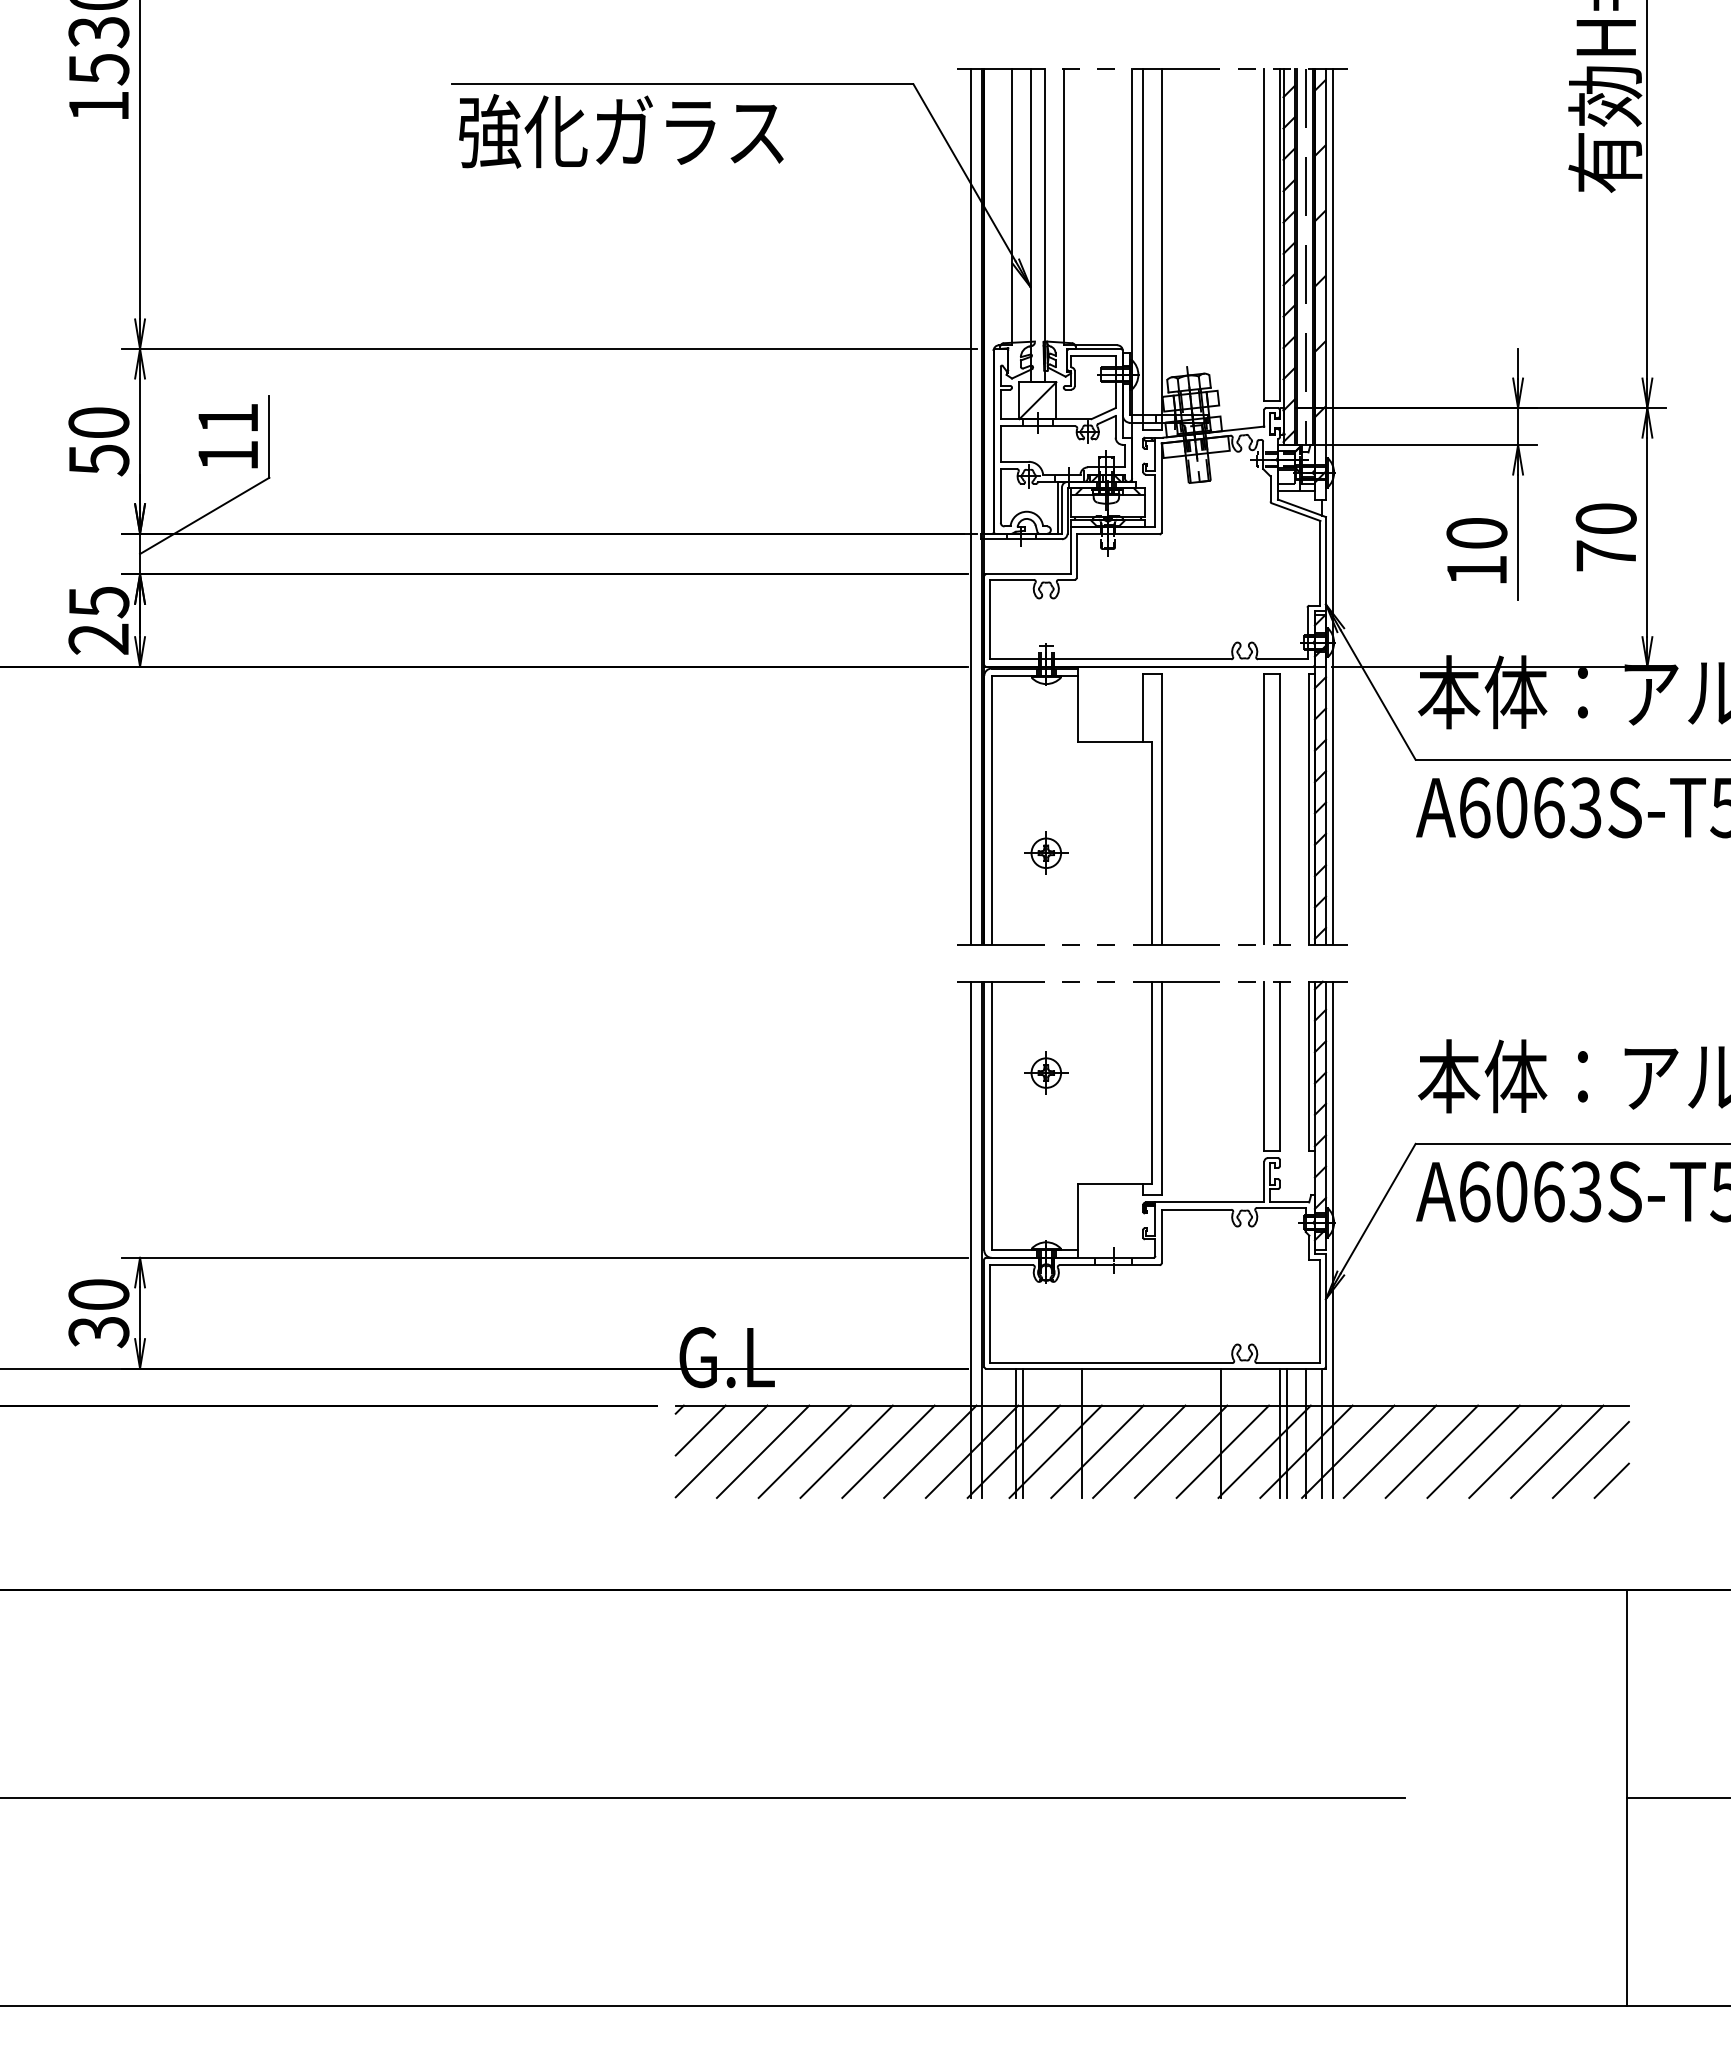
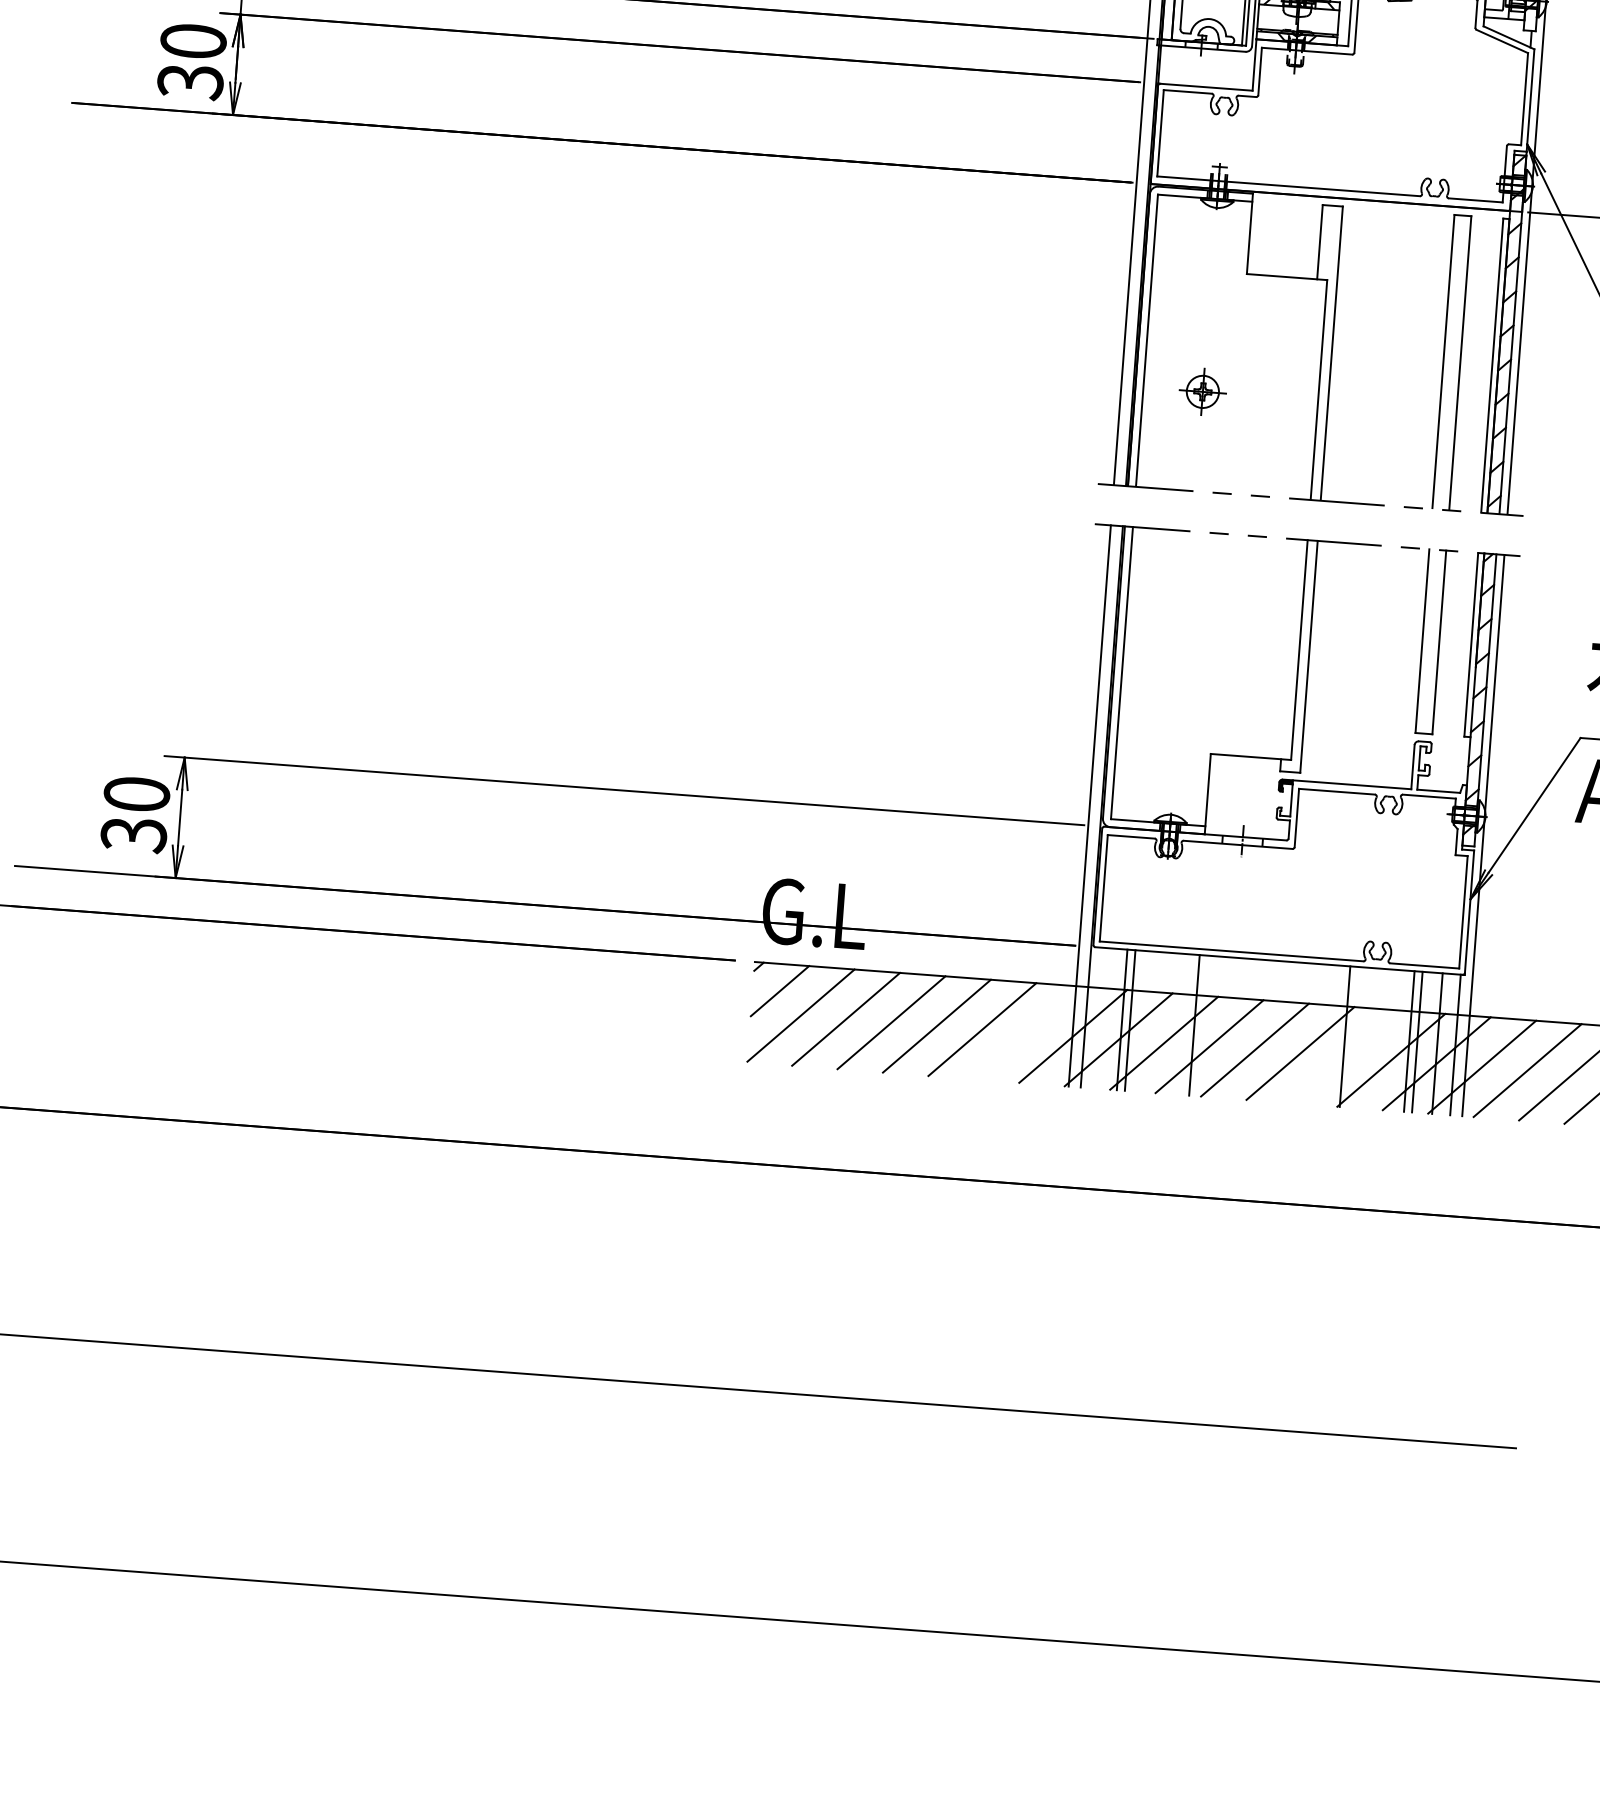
text: (98, 620) -> (191, 61), 25 -> 30
part: (1046, 1072) -> (1185, 630), removed
line: (930, 1451) -> (1028, 1032), removed
line: (1222, 1451) -> (1345, 1056), removed

